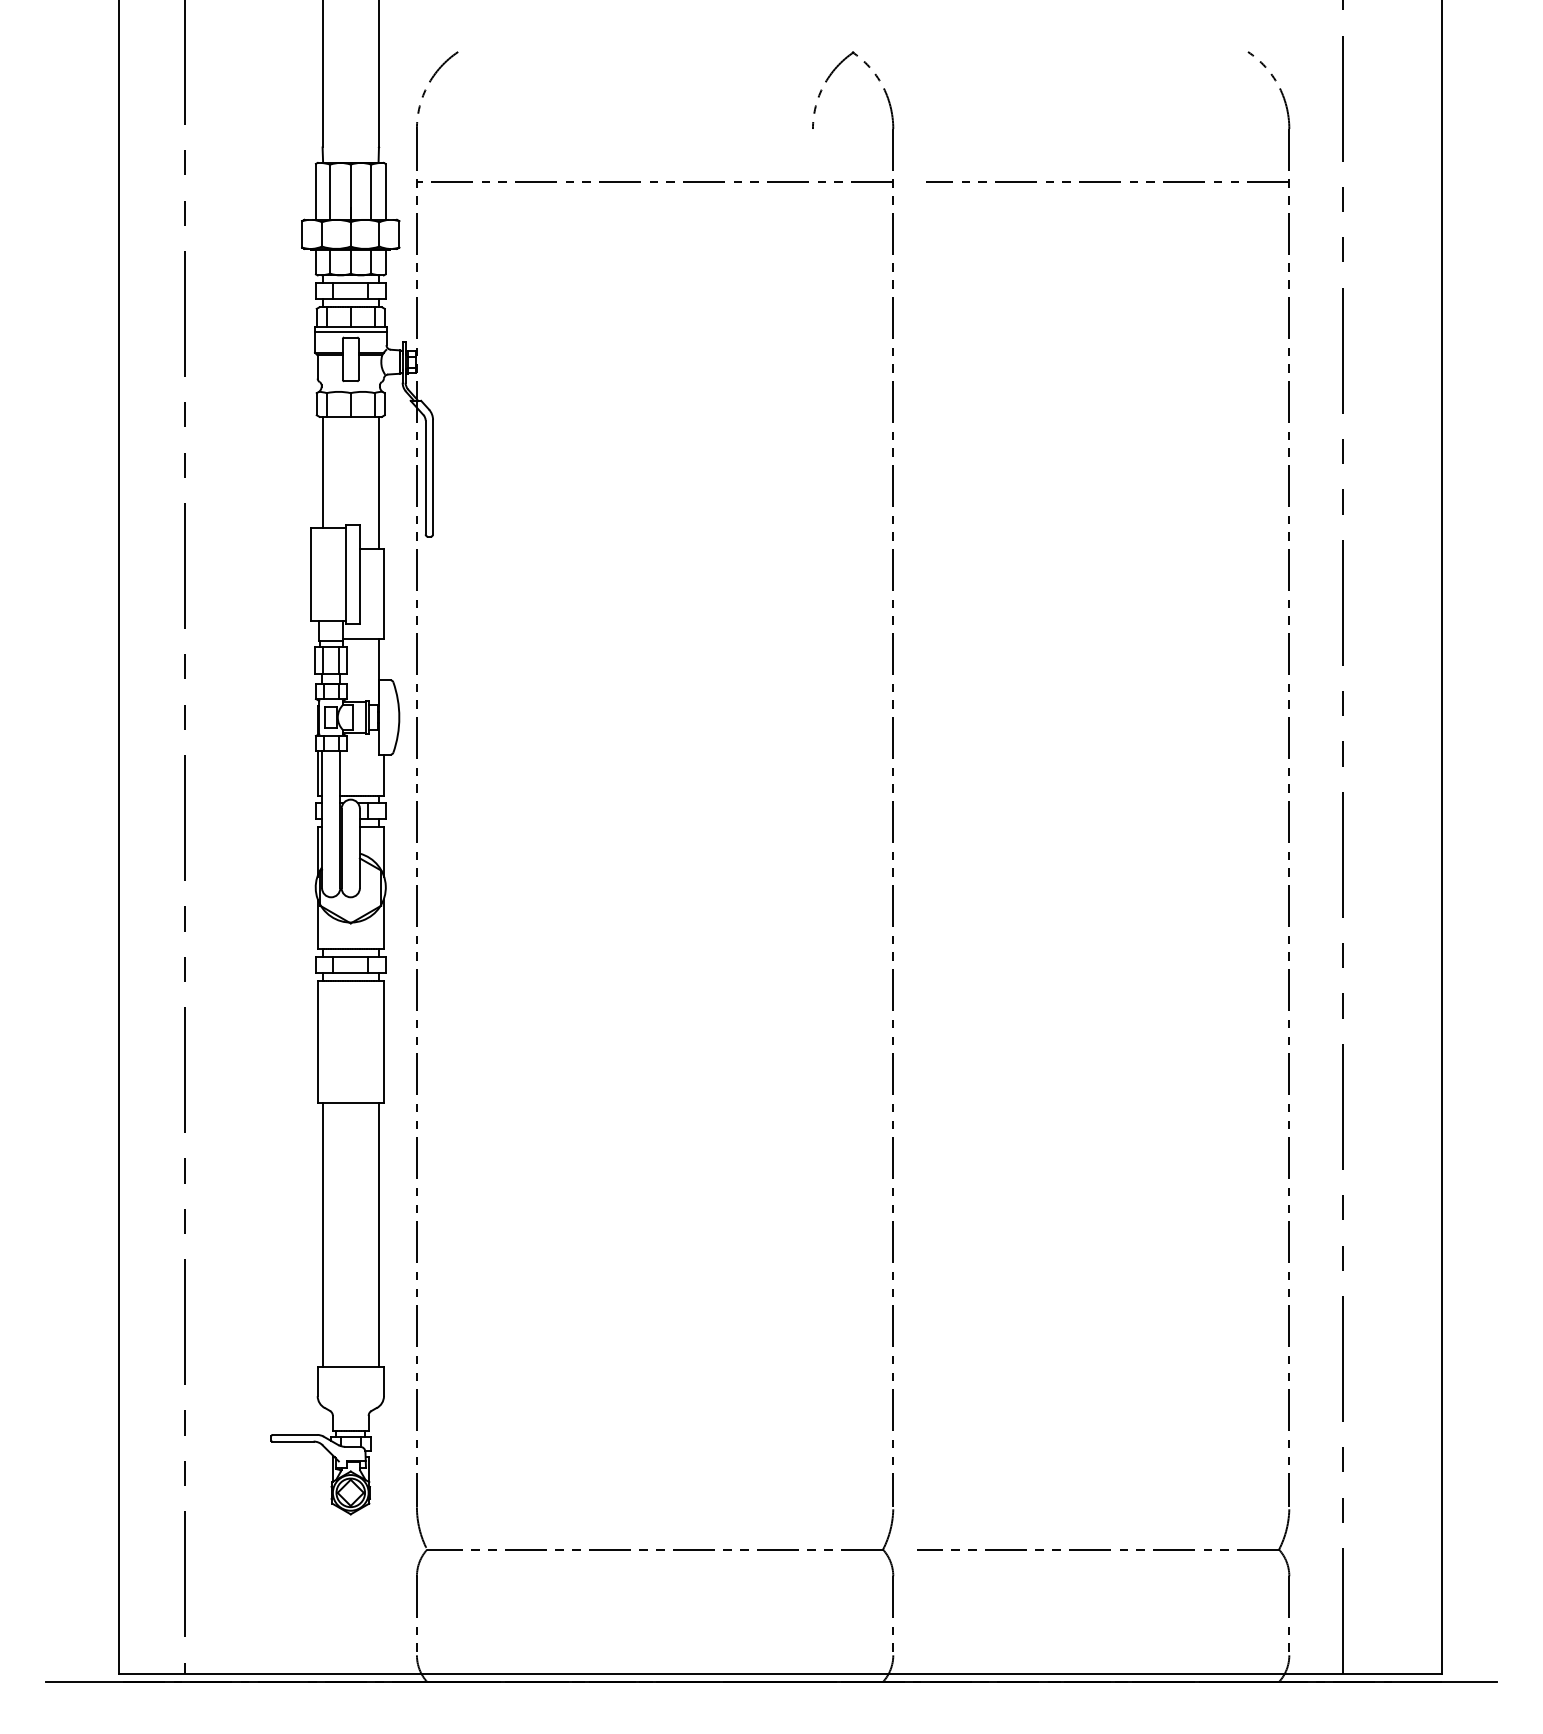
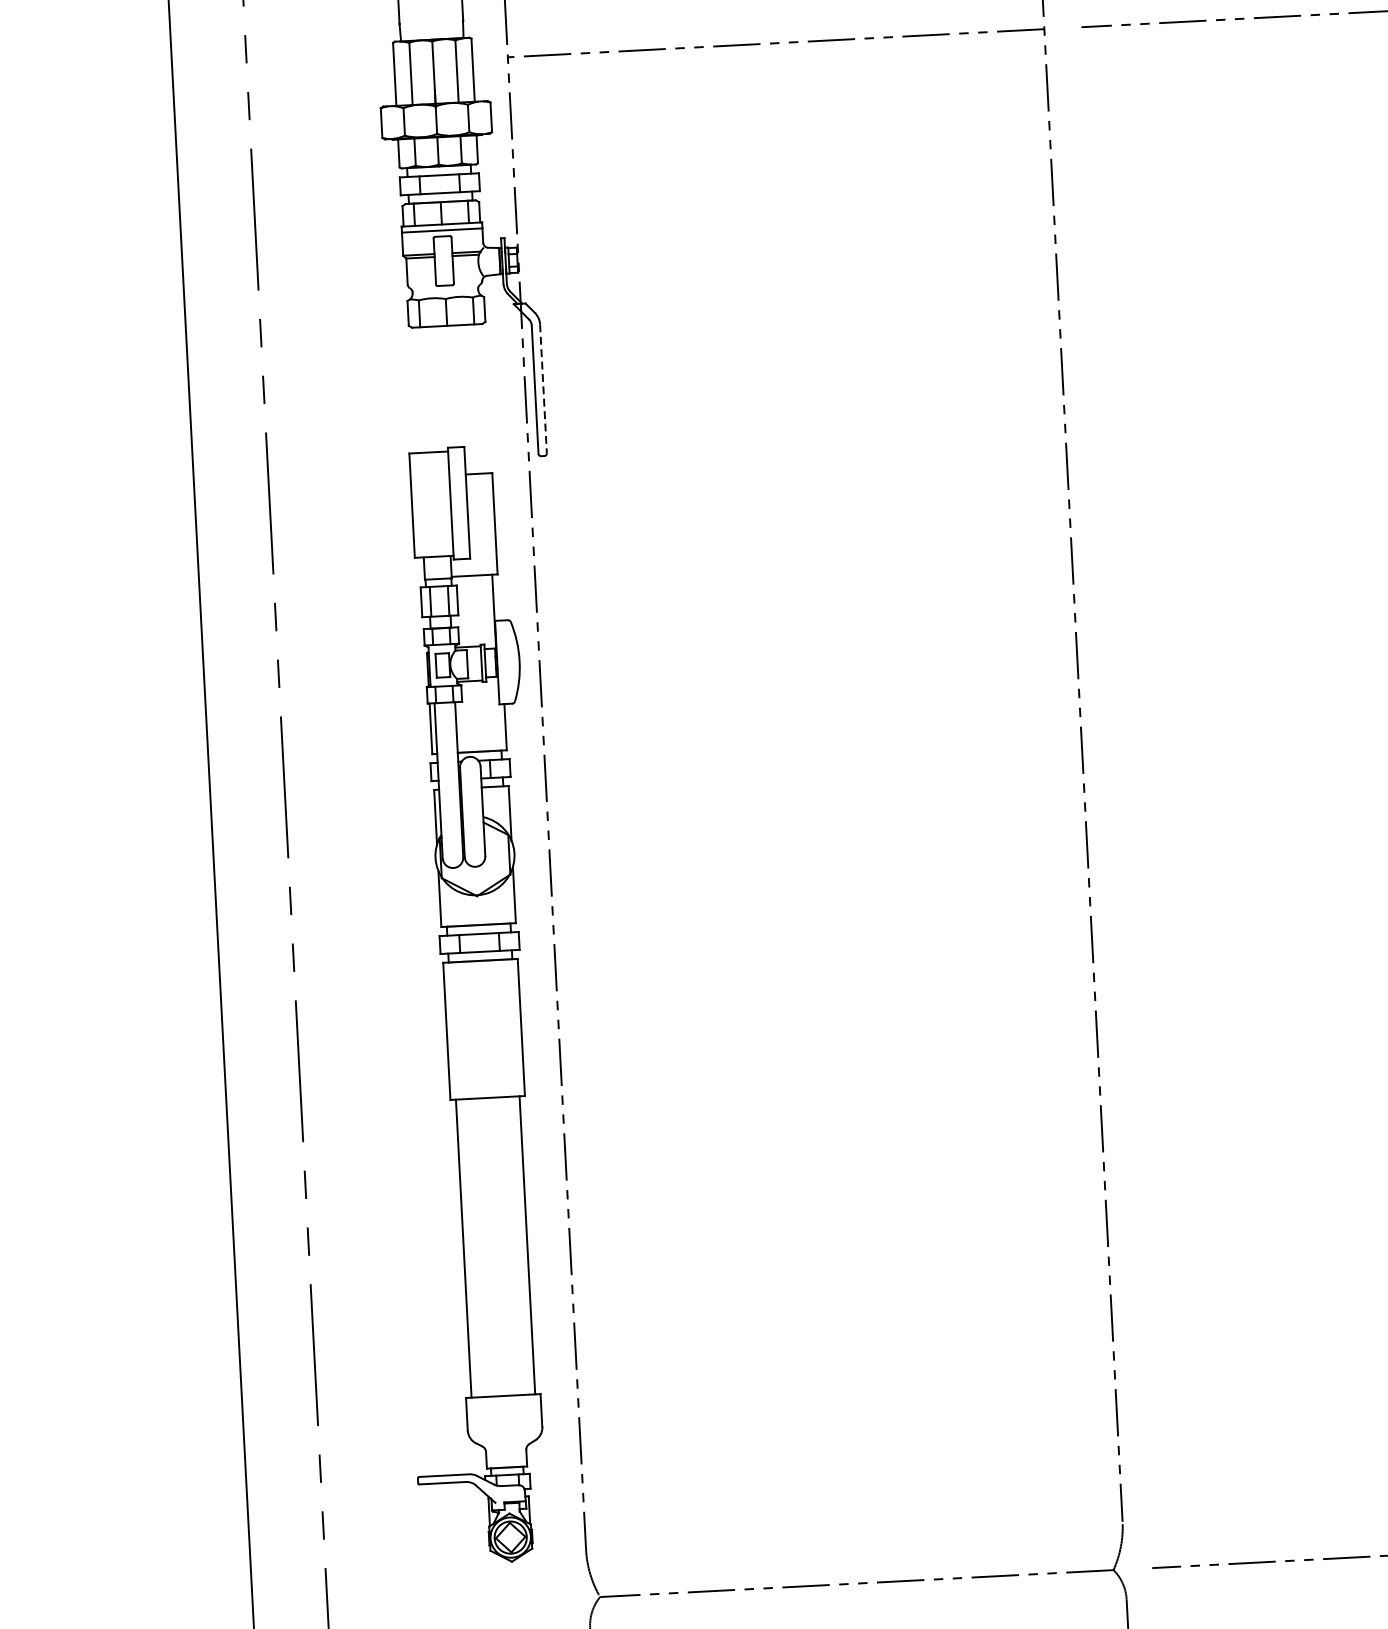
line: (322, 472) -> (418, 390), removed
line: (433, 477) -> (543, 389), solid -> dashed
line: (379, 482) -> (483, 397), removed

